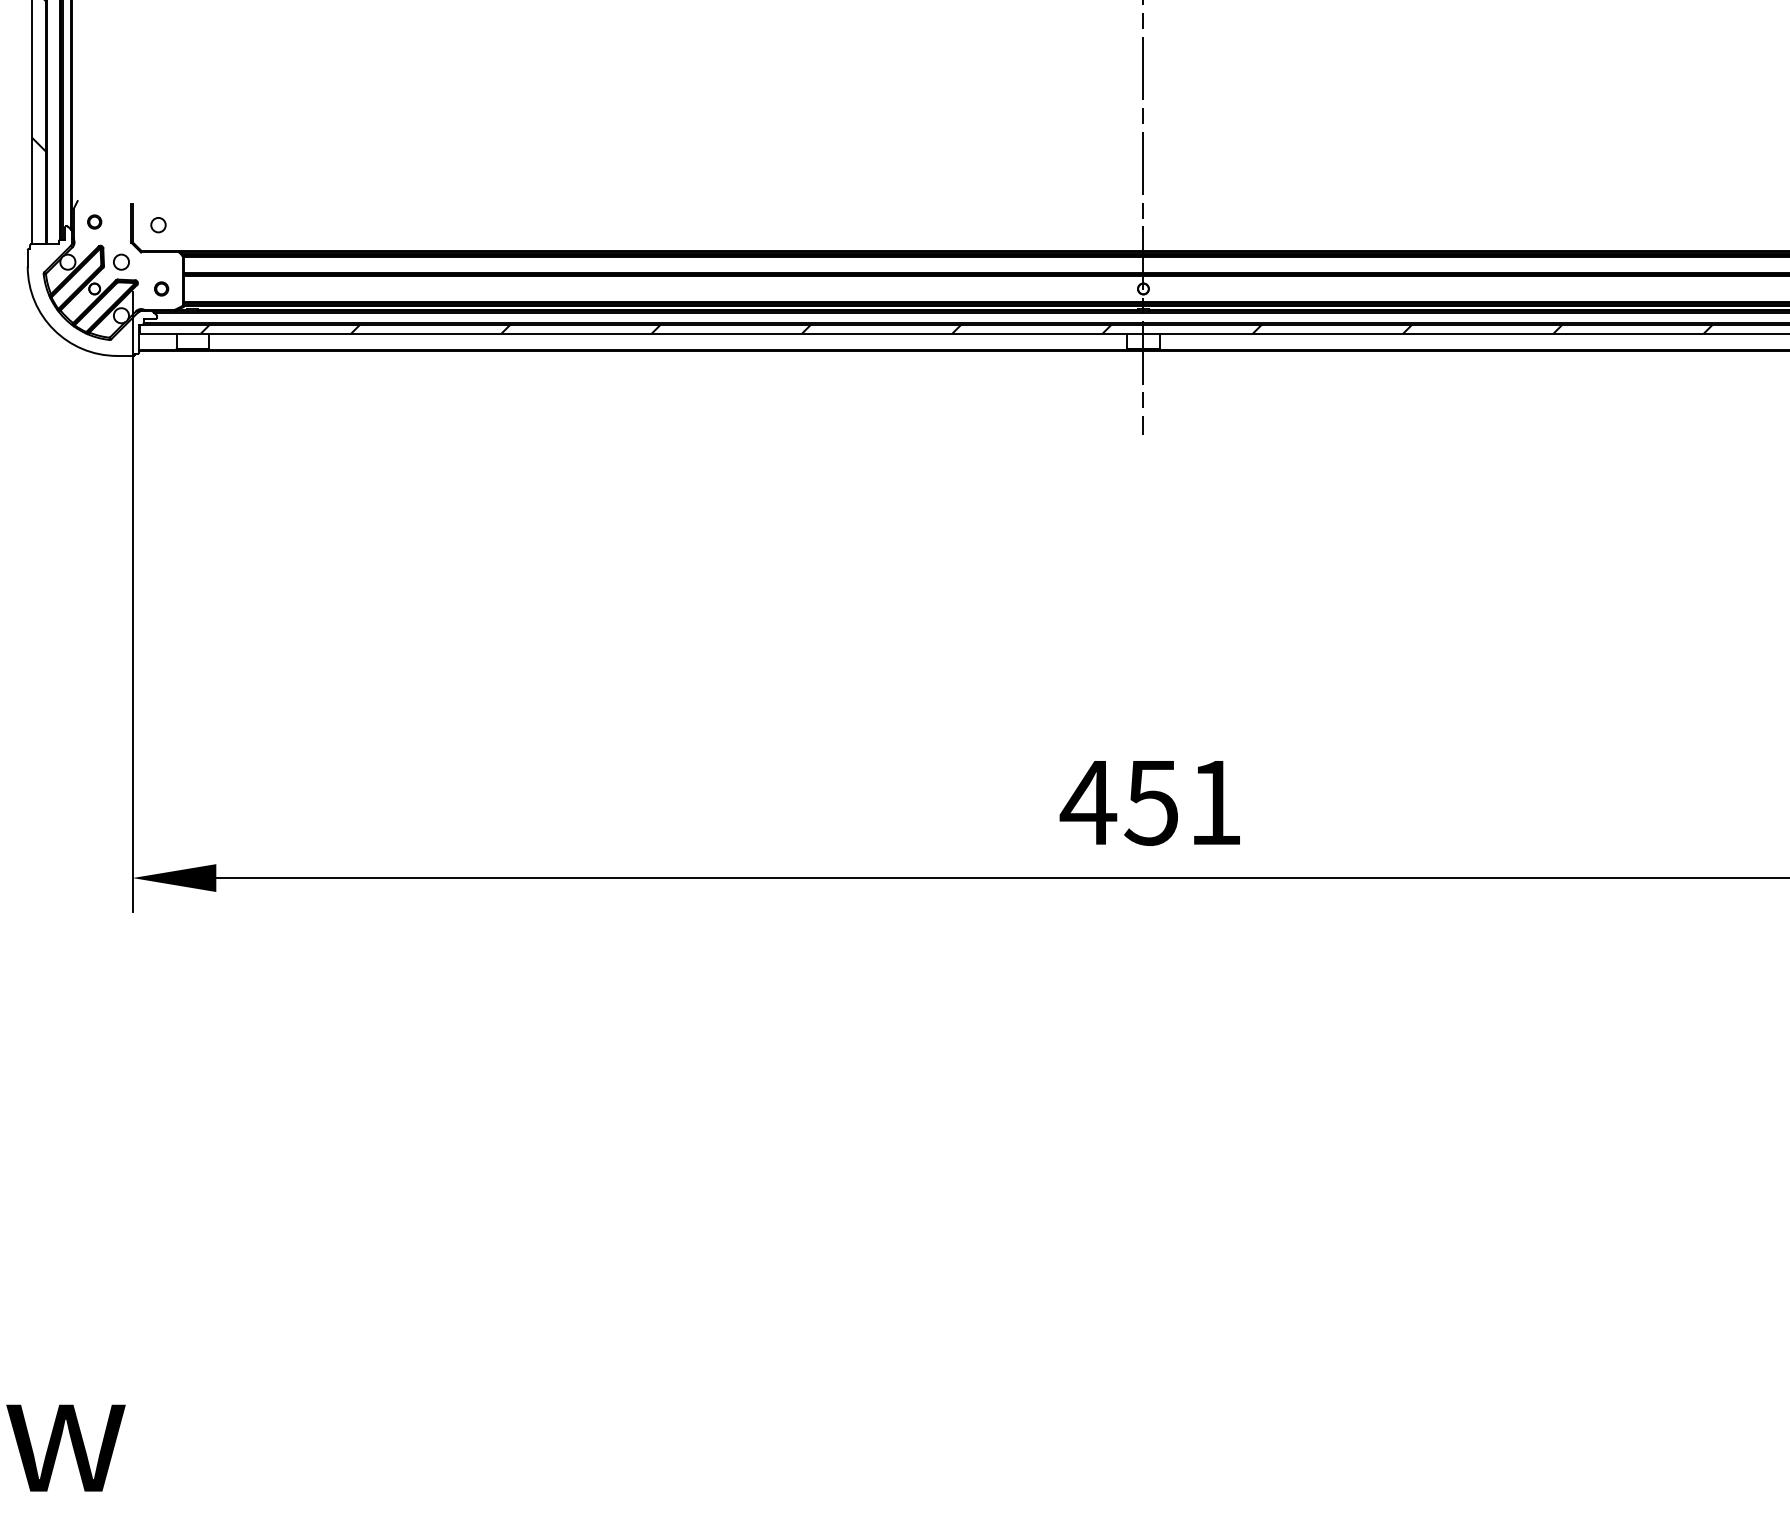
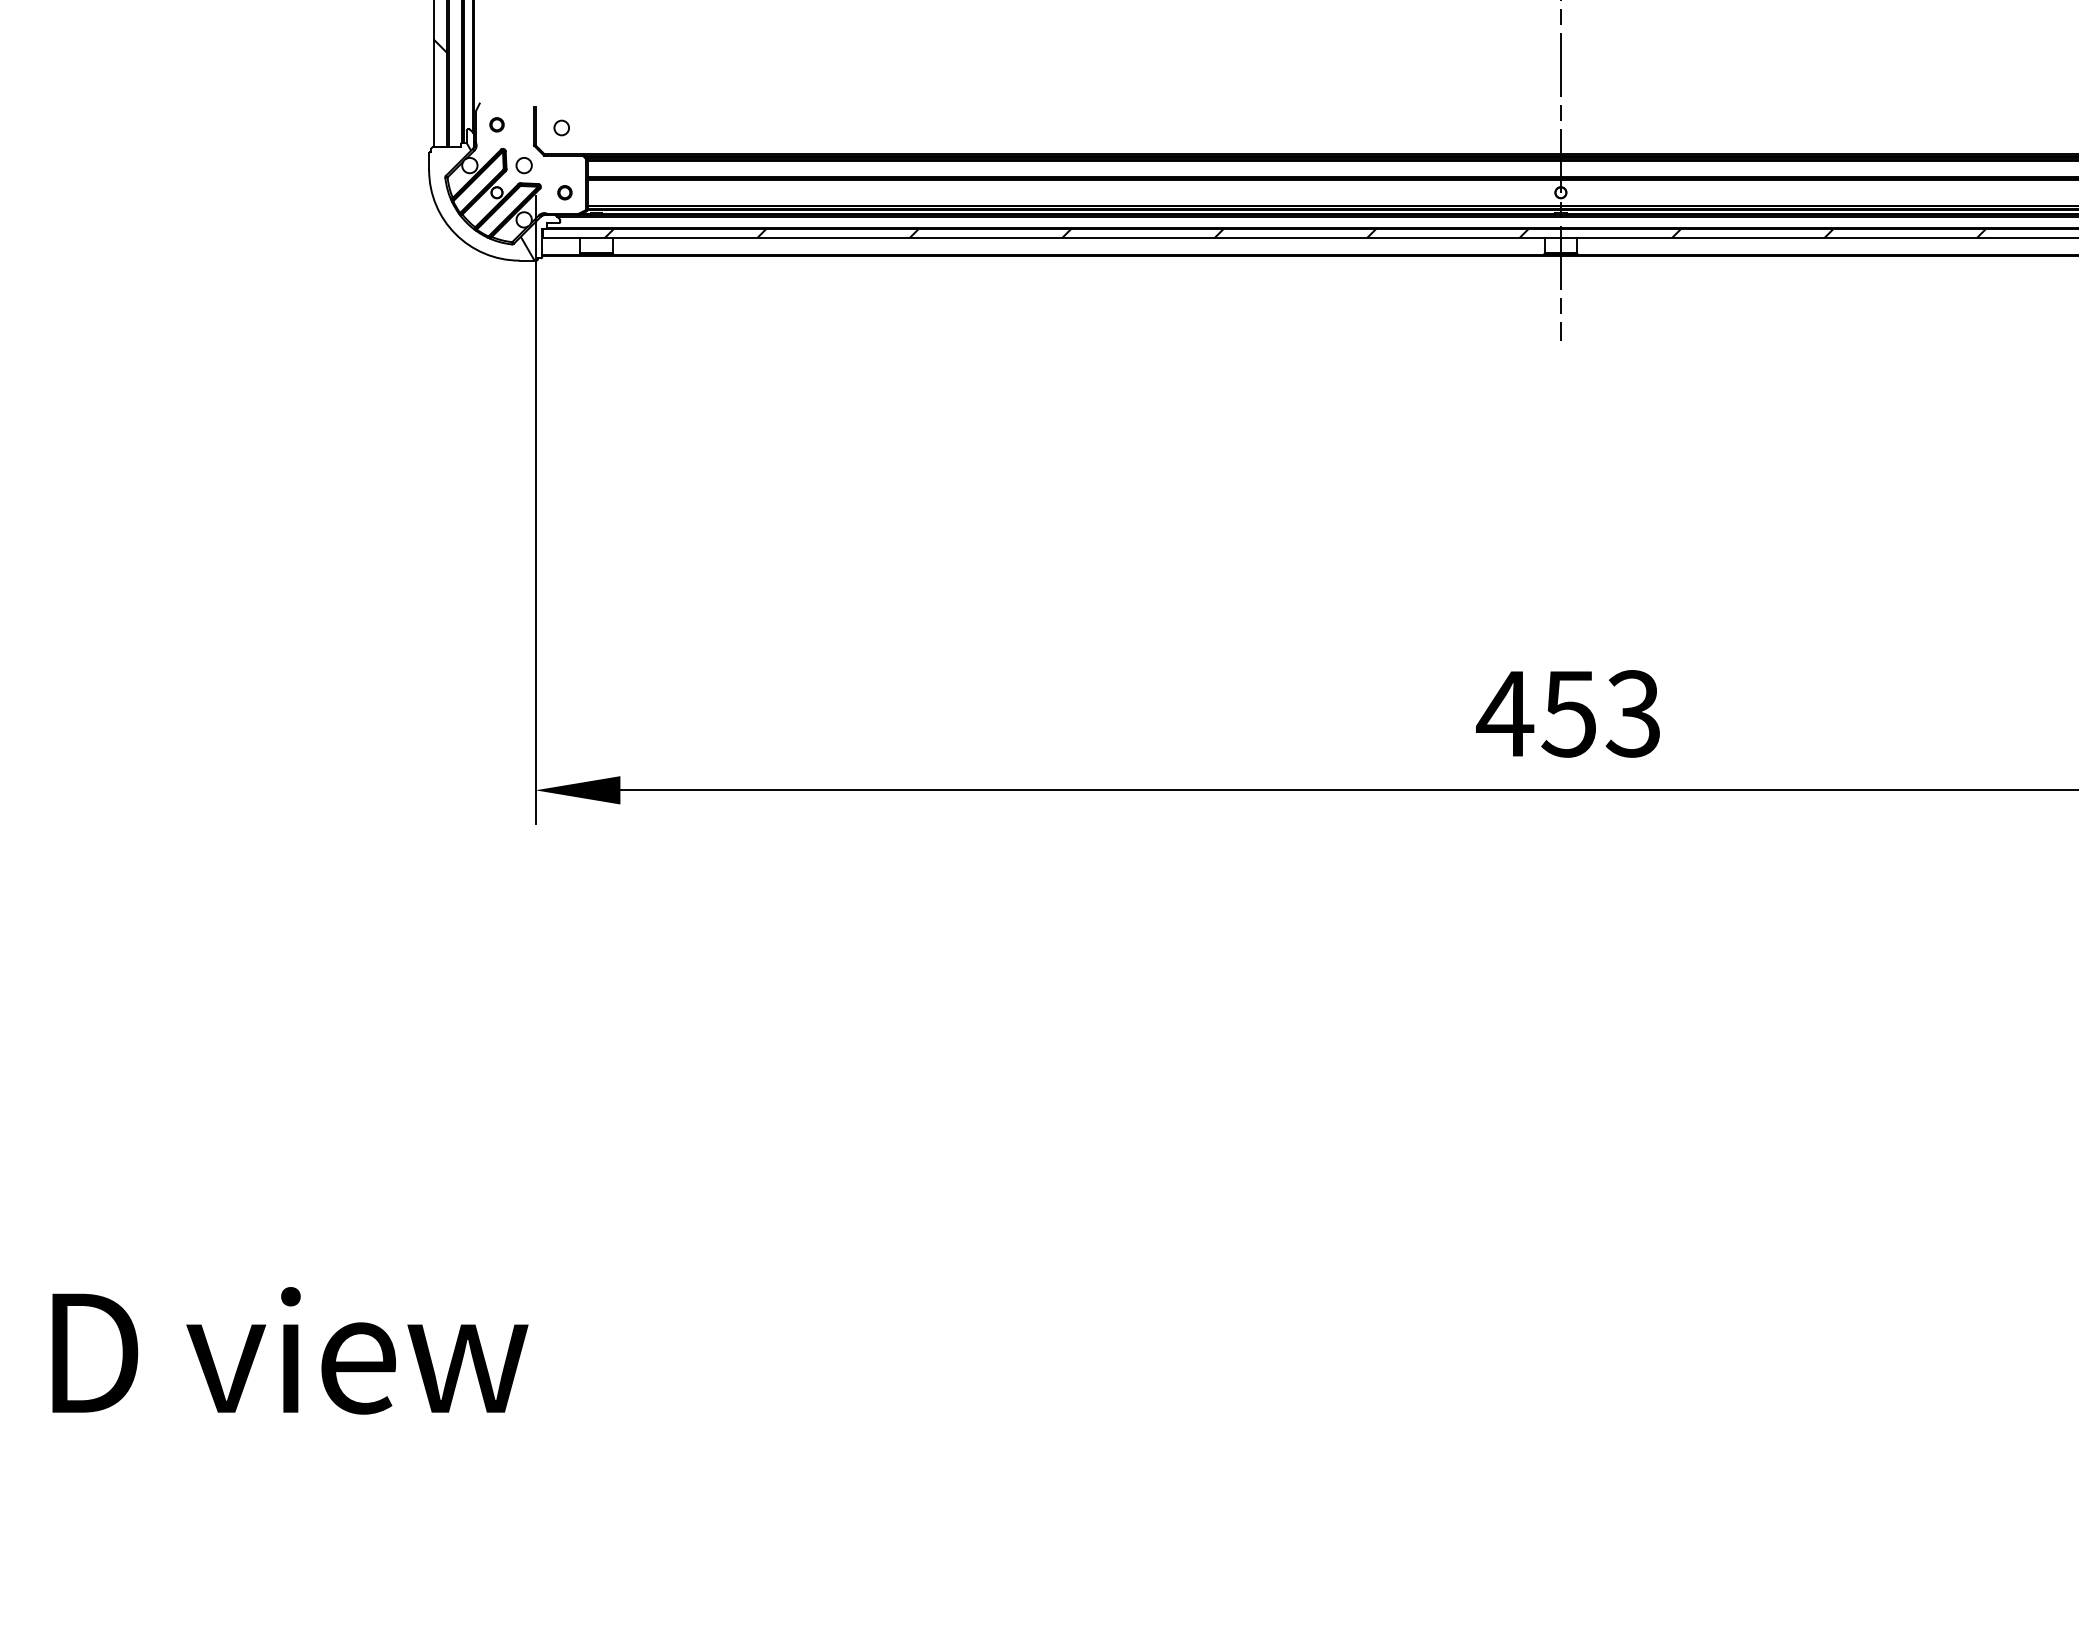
hatch: (98, 297) -> (500, 201), added
text: (1214, 802) -> (1632, 713), 451 -> 453

